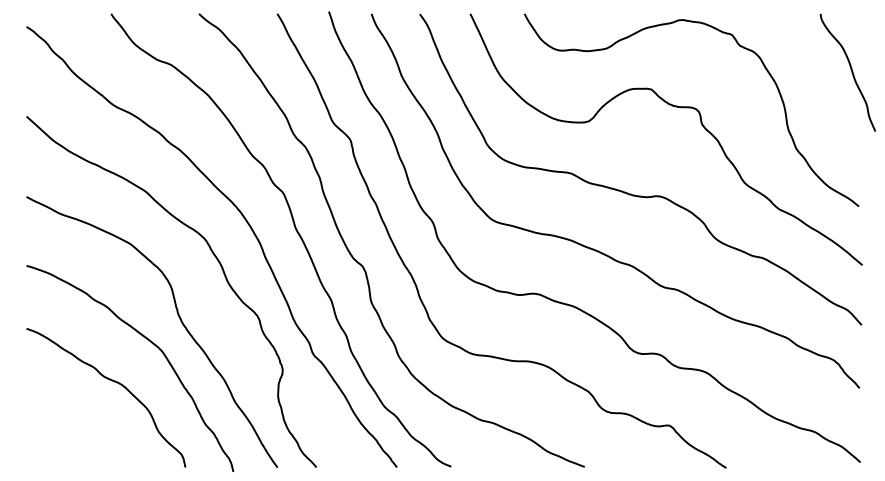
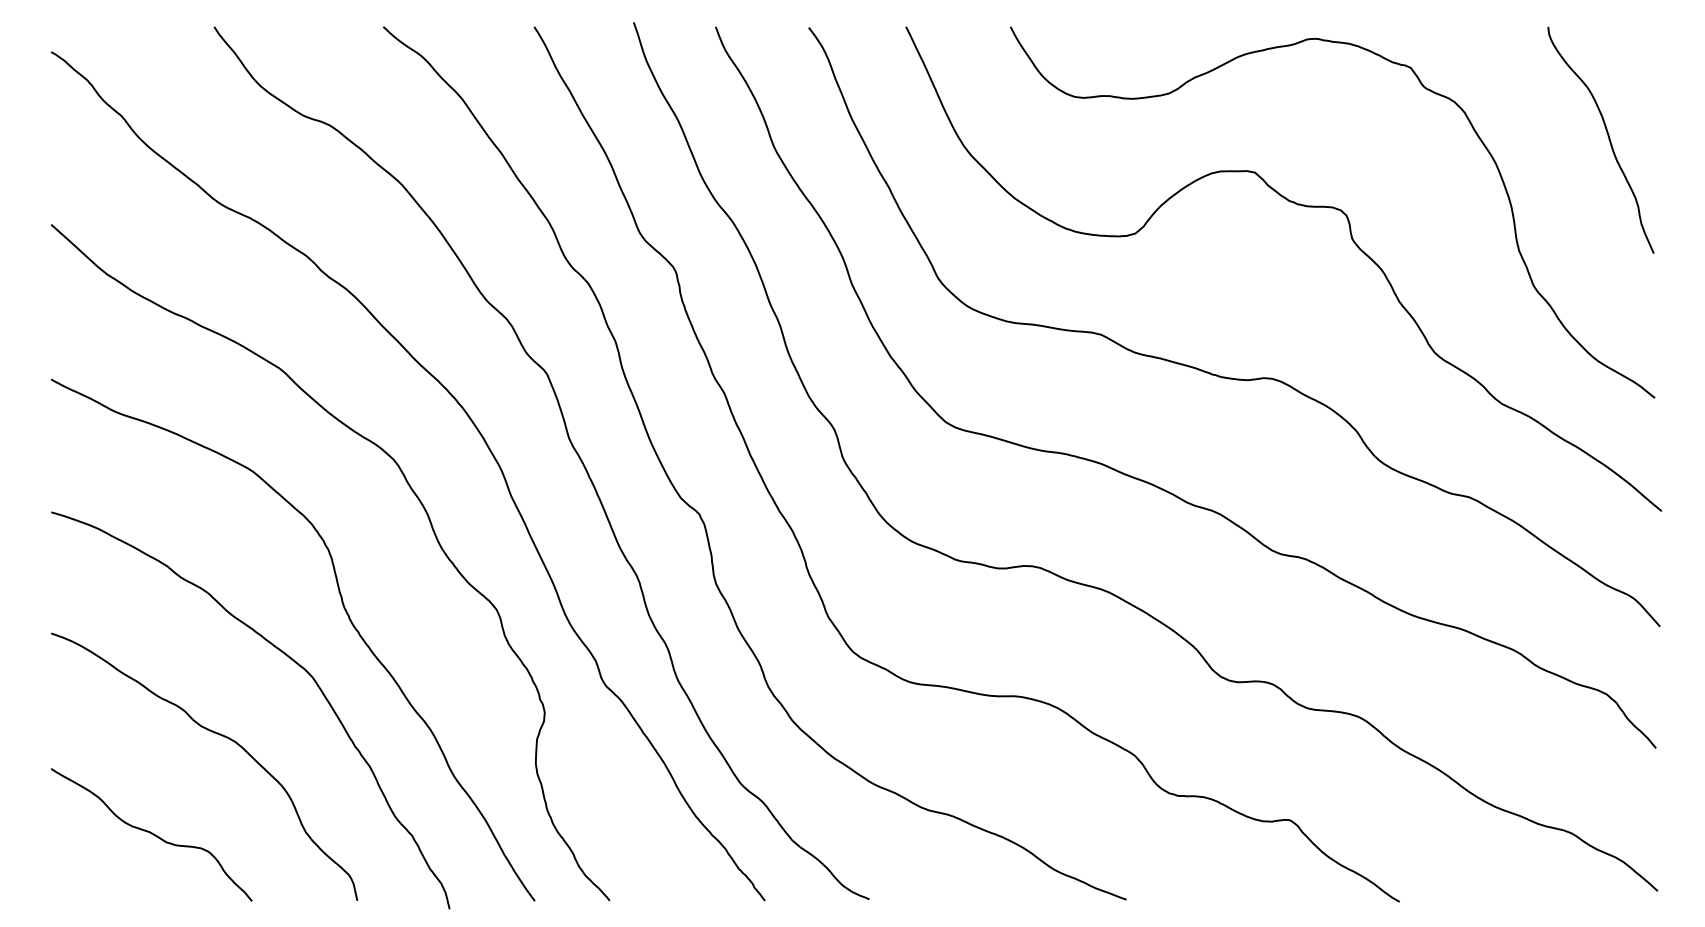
curve: (851, 72) -> (1607, 139), moved
curve: (78, 432) -> (151, 833), added

